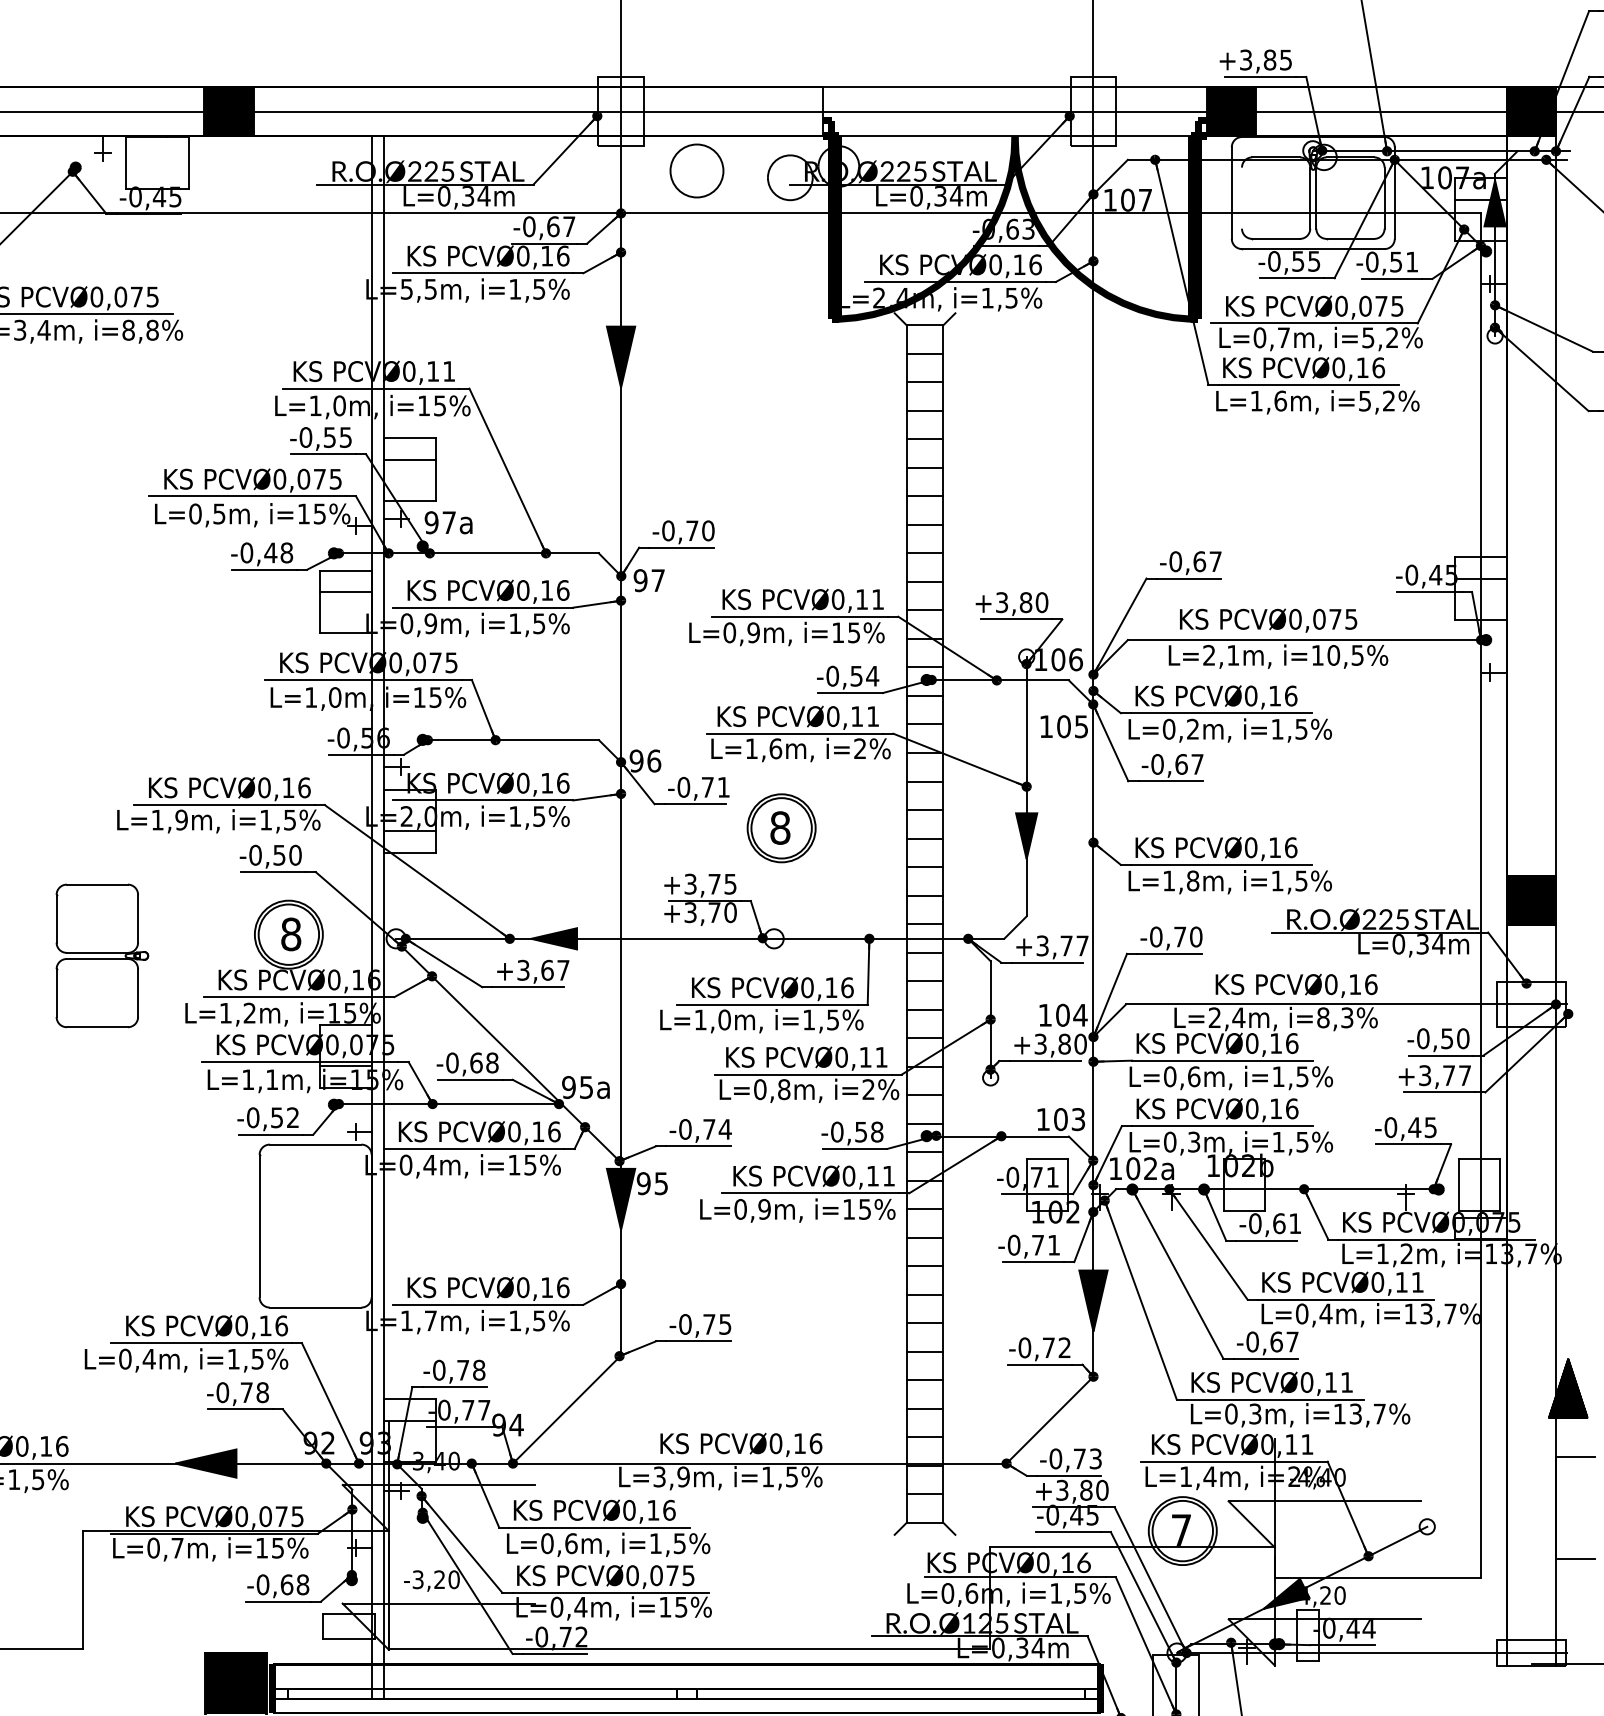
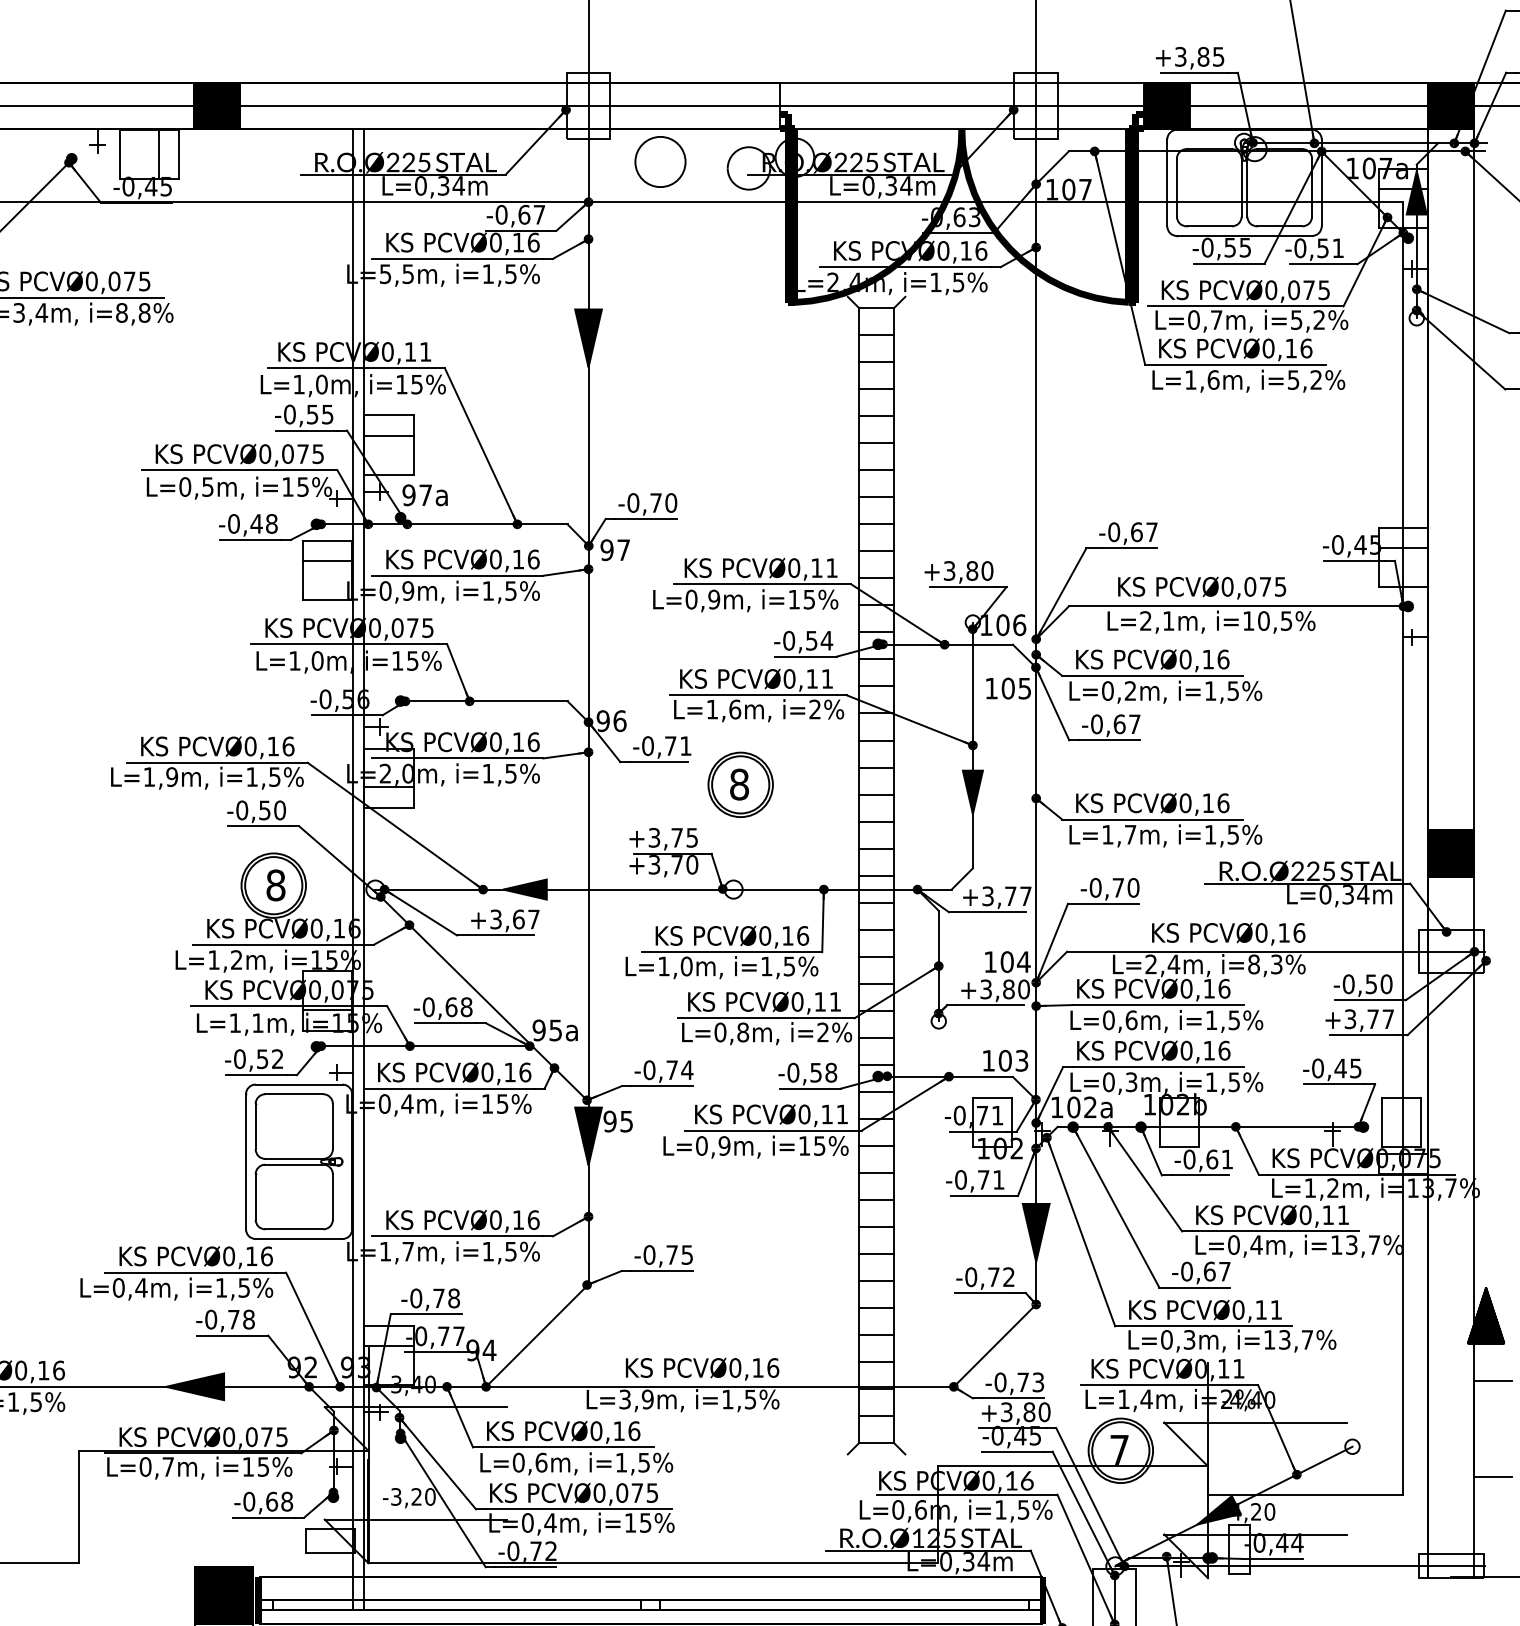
line: (167, 163) -> (158, 154), added
line: (1241, 197) -> (1176, 187), added
text: (1192, 880) -> (1130, 834), L=1,8m, -> L=1,7m,
part: (101, 955) -> (298, 1161), moved

